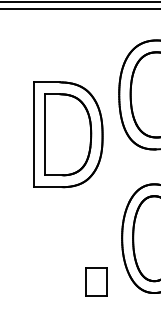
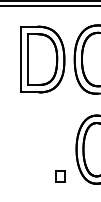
part: (67, 134) -> (42, 59), moved
part: (96, 281) -> (60, 176), size x0.62

